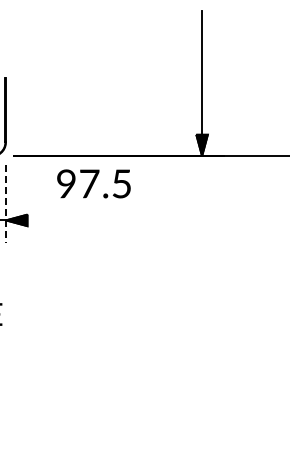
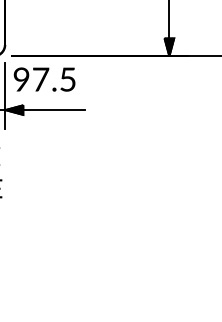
text: (93, 183) -> (44, 79), moved
line: (6, 204) -> (5, 96), dashed -> solid
line: (64, 220) -> (54, 110), added

